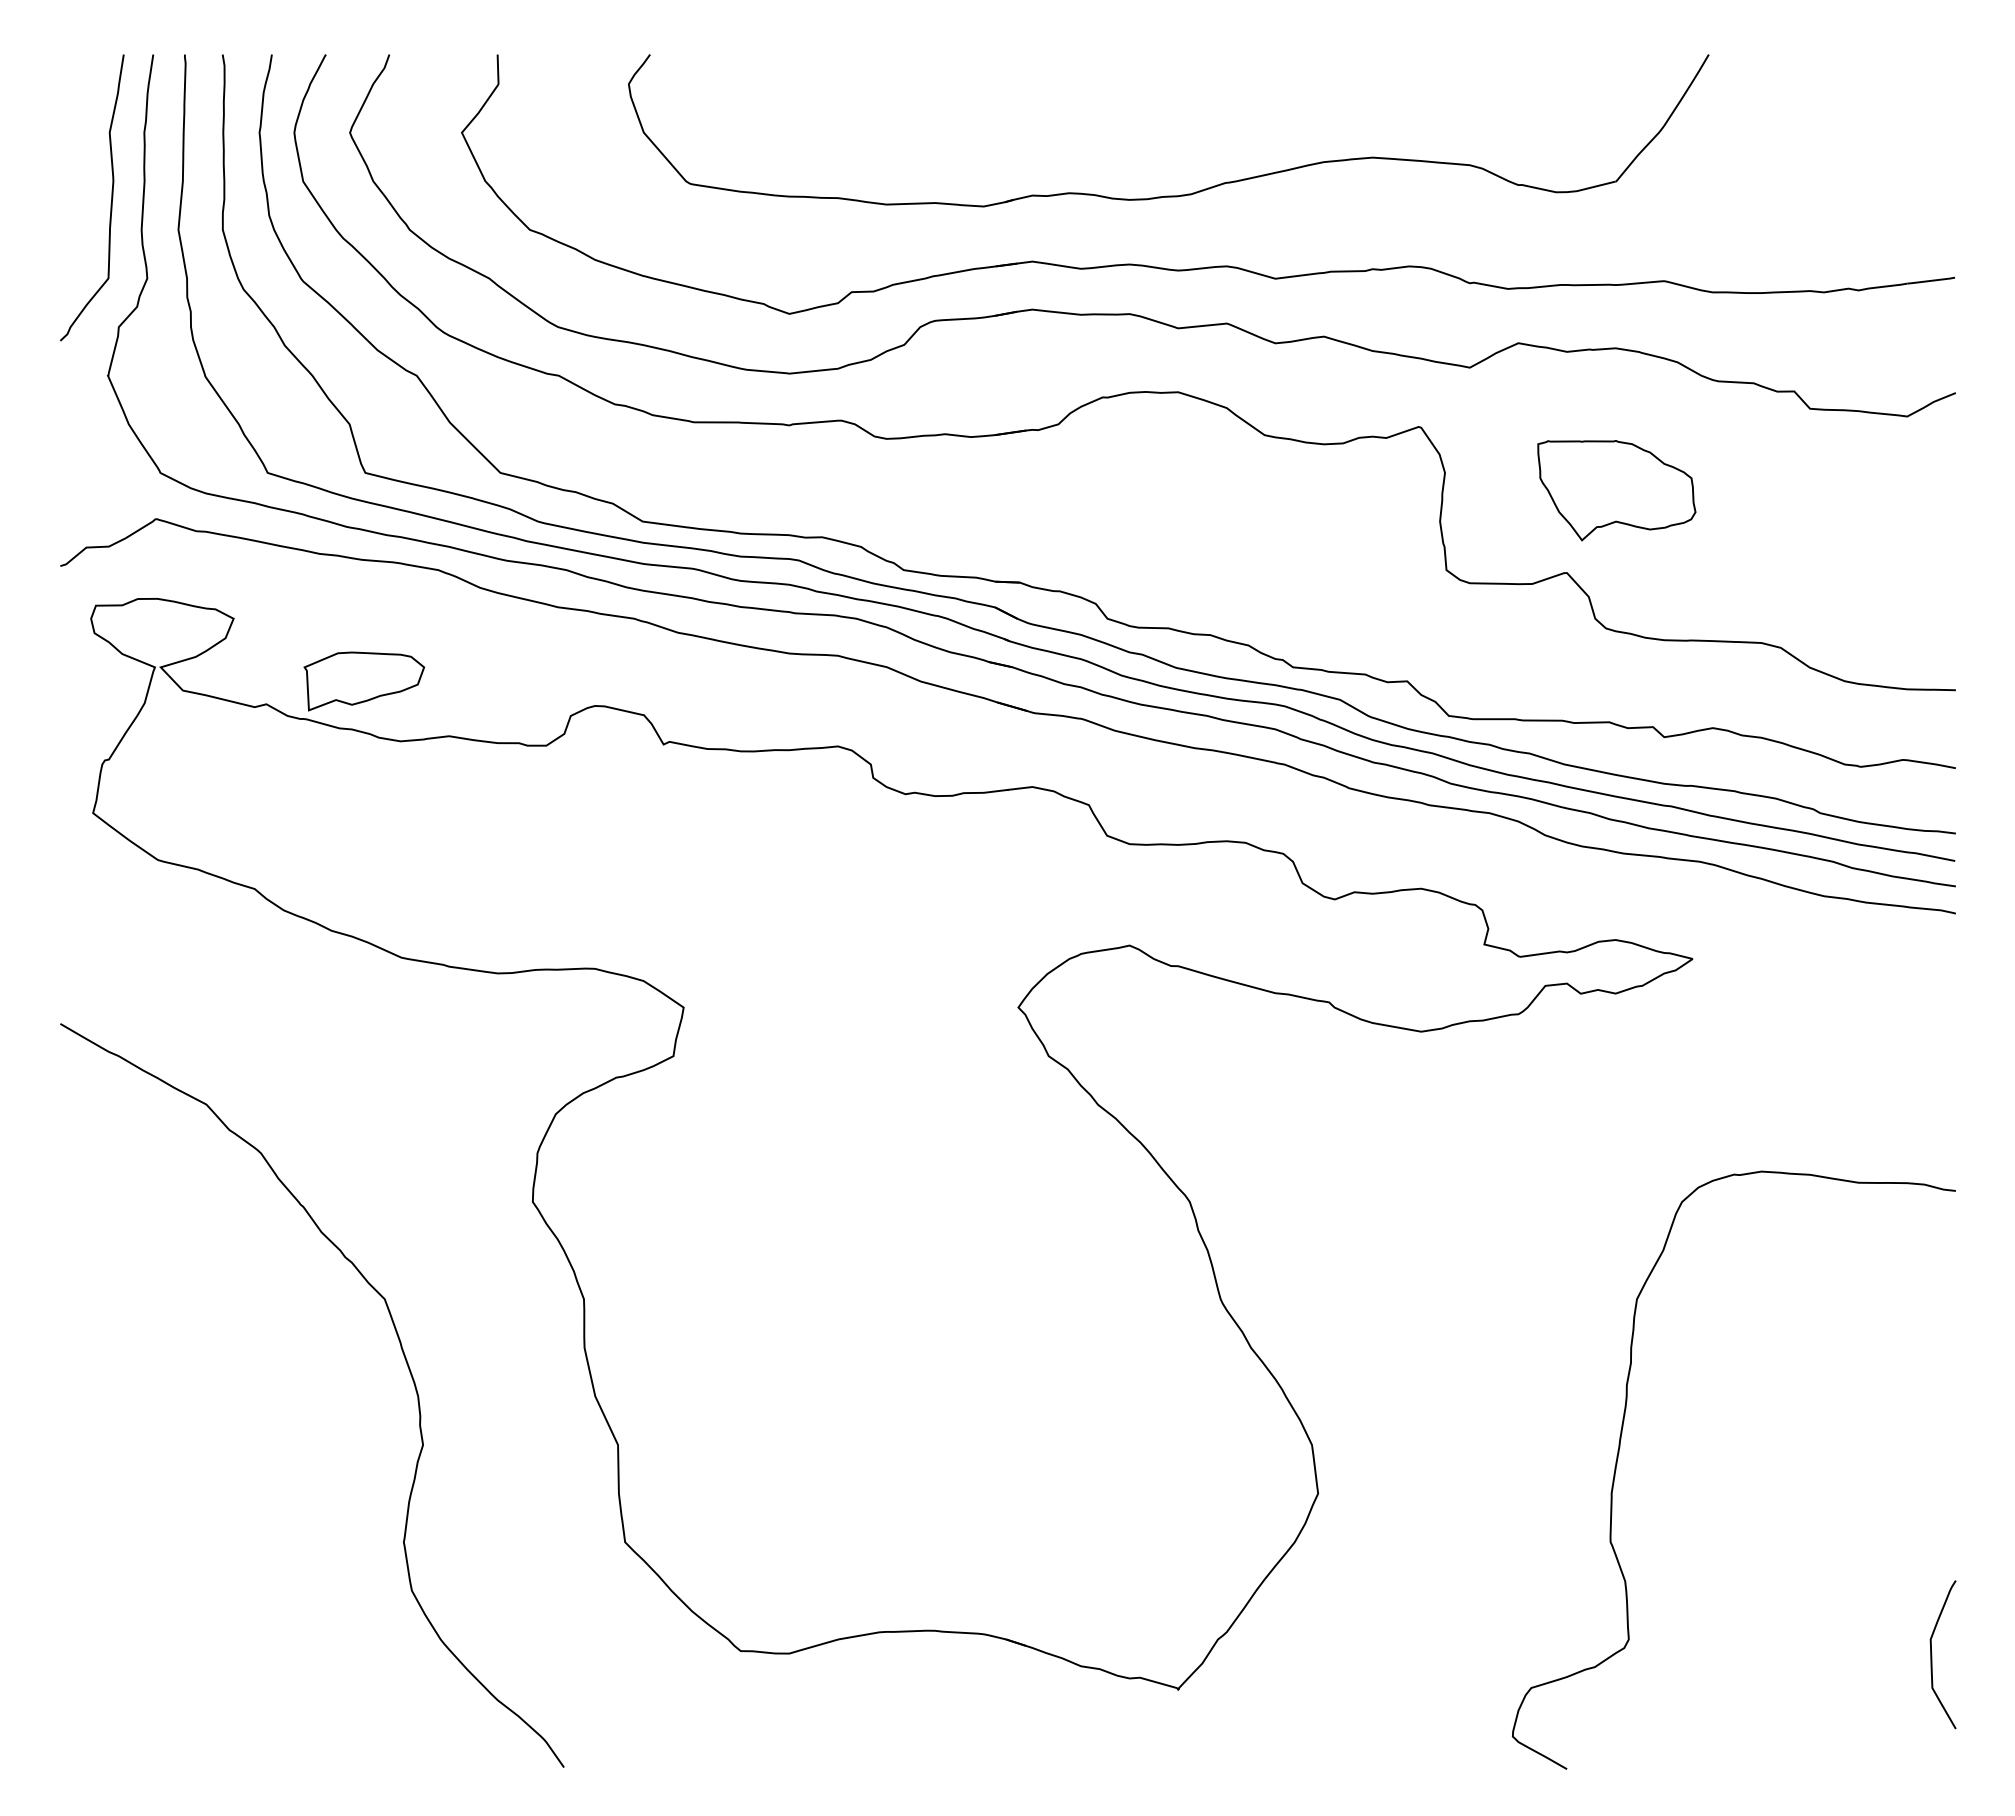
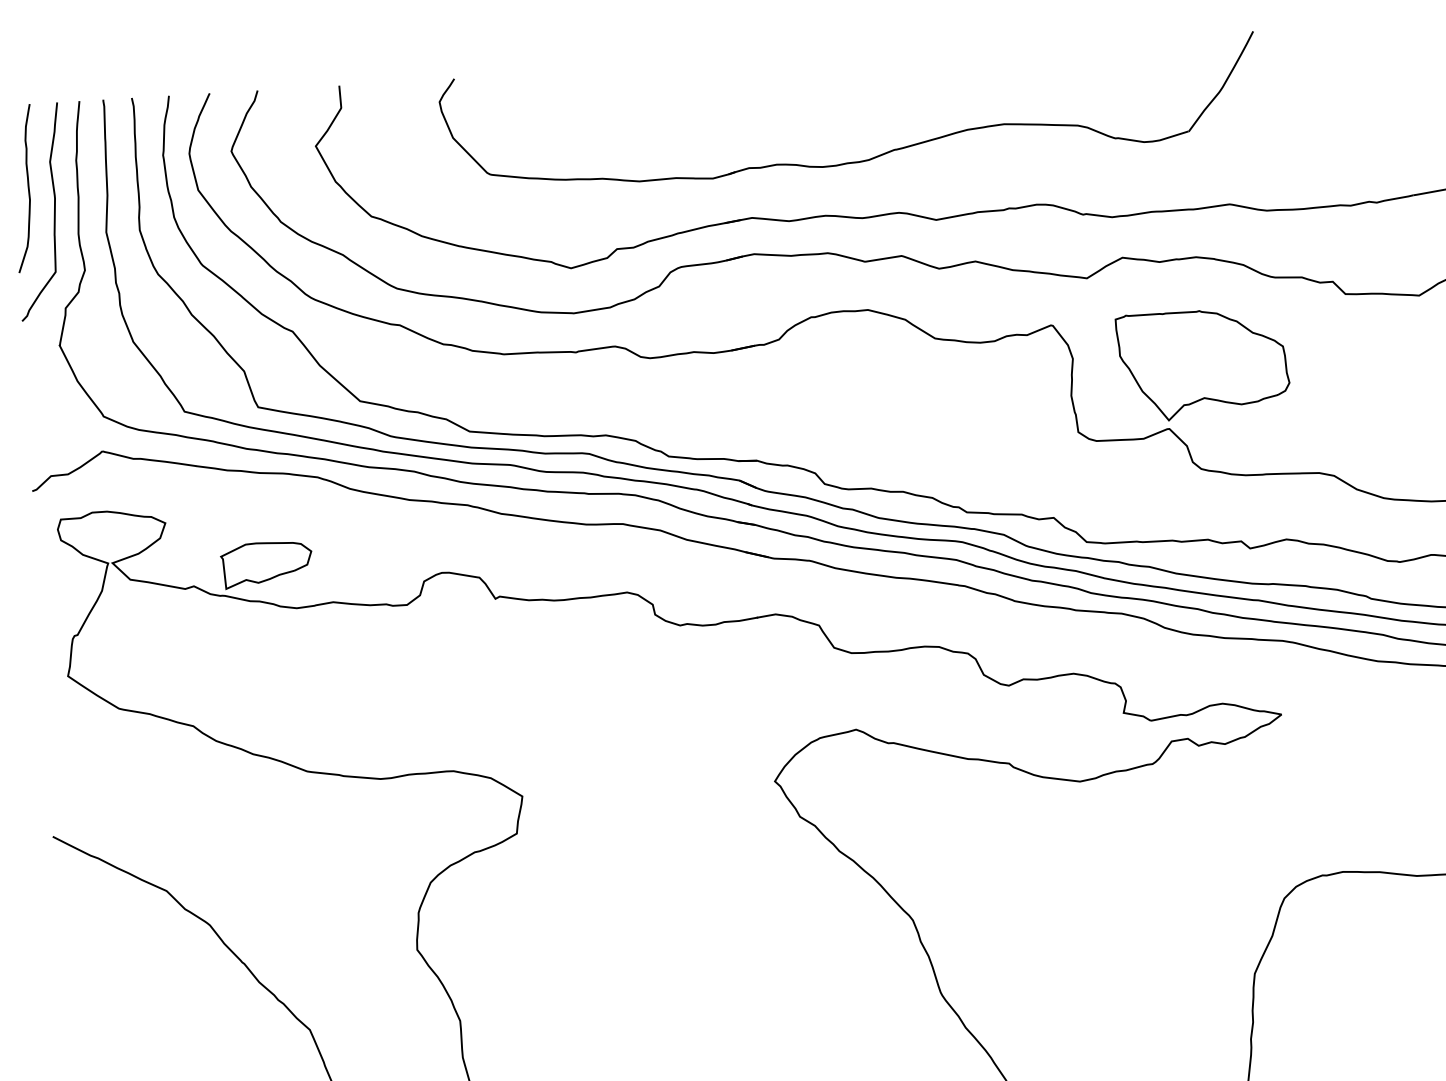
curve: (78, 165) -> (27, 188), added
part: (1616, 490) -> (1203, 364), size x1.43

